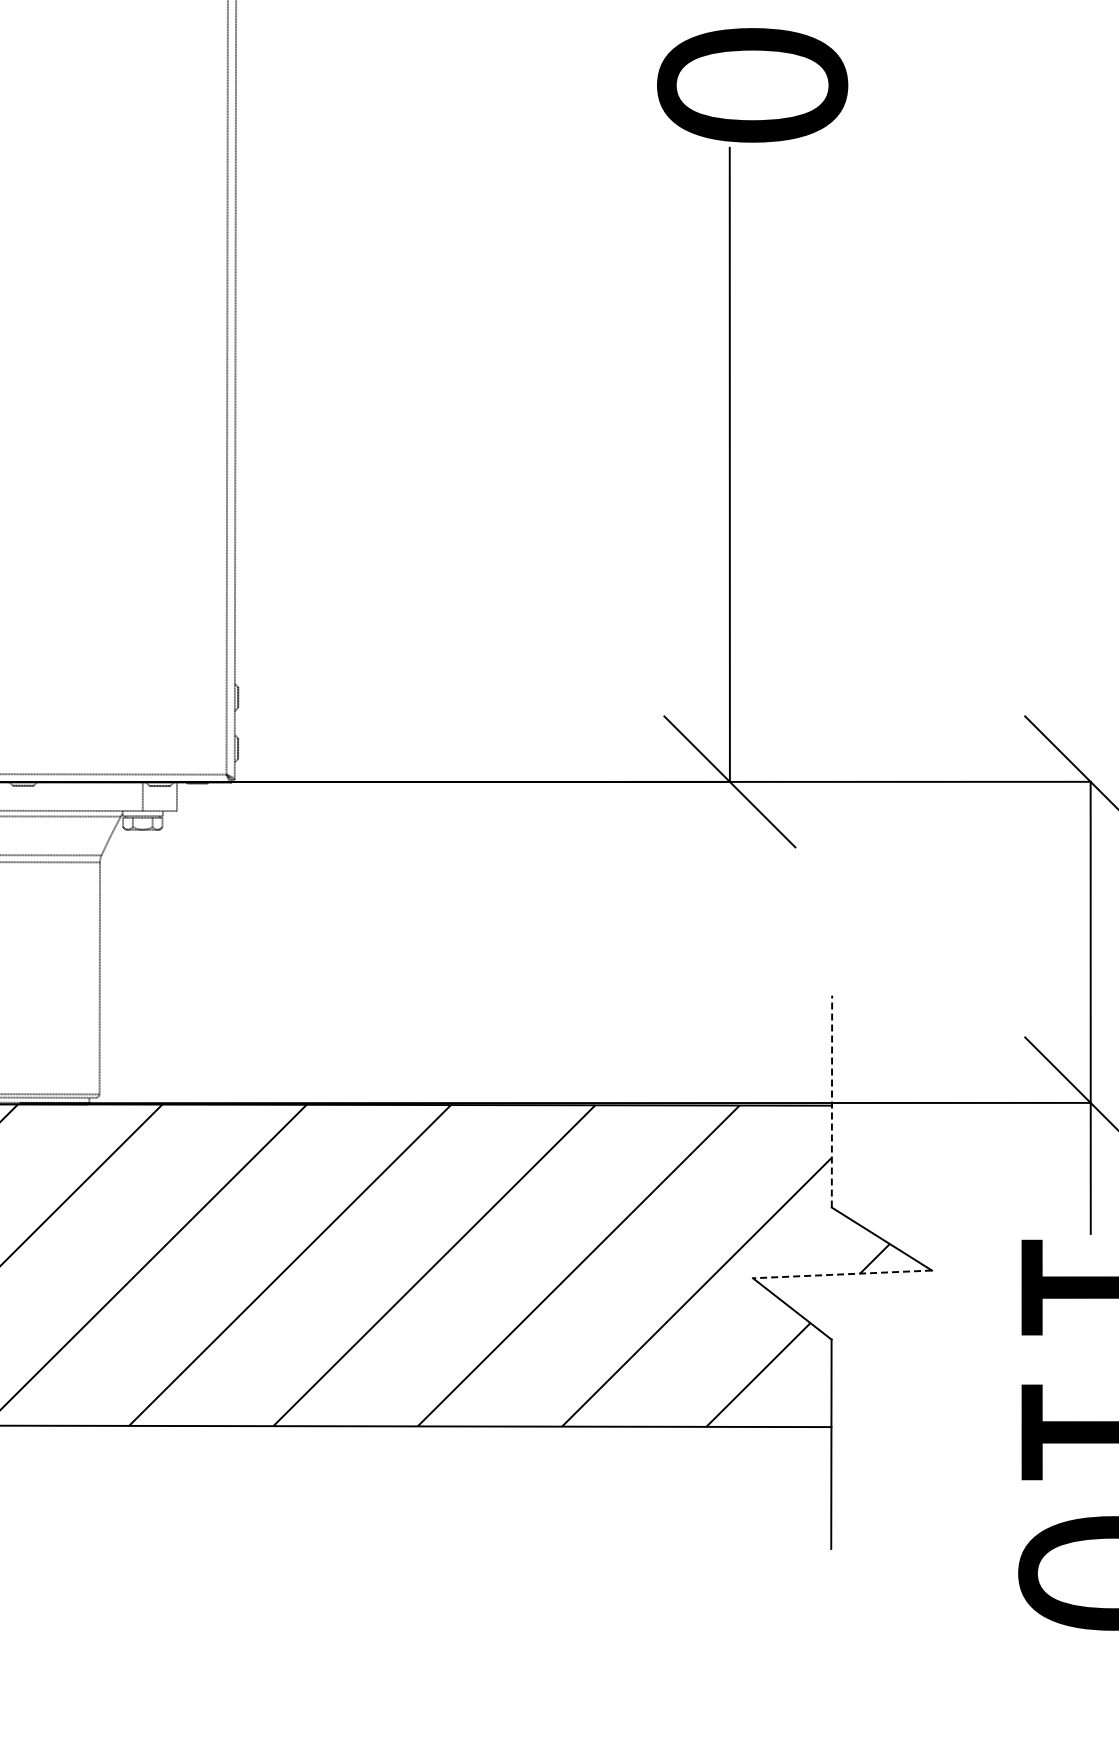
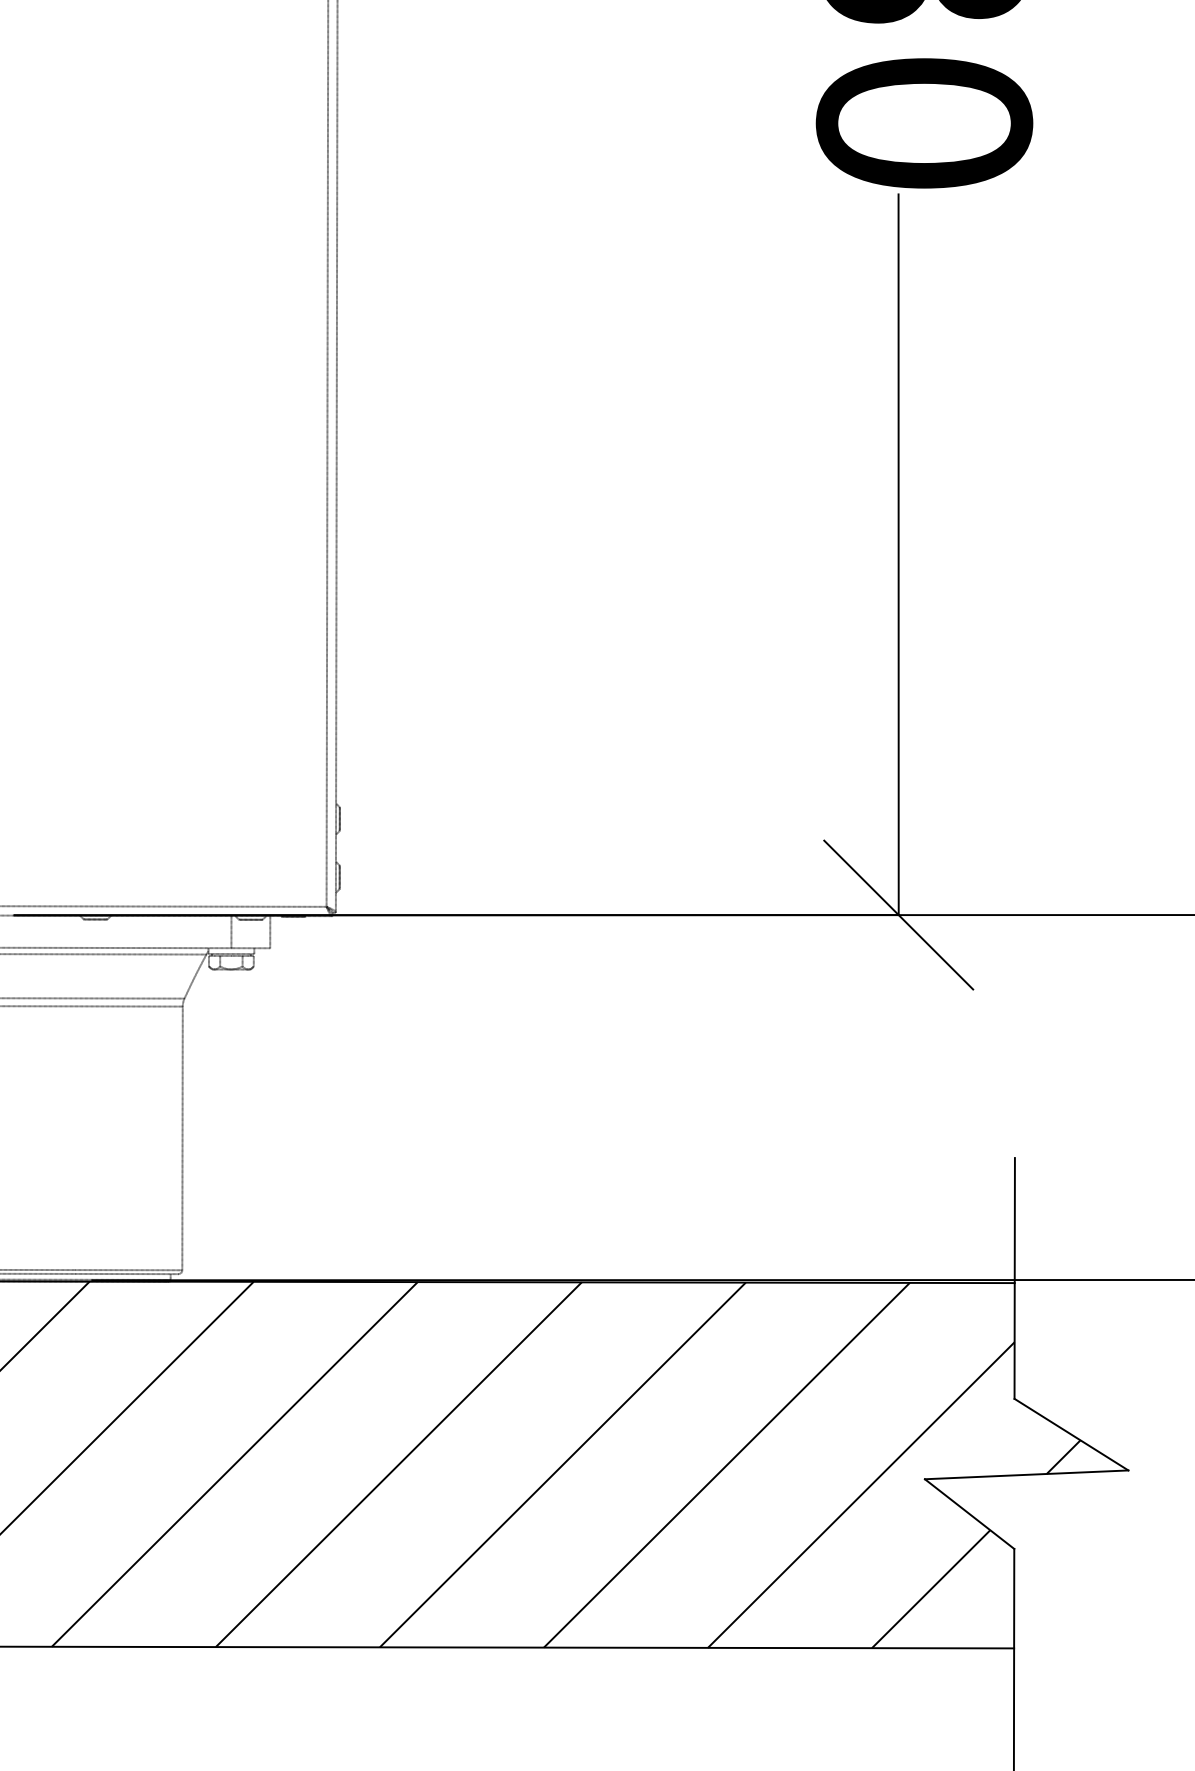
line: (831, 1101) -> (1014, 1278), dashed -> solid
line: (842, 1274) -> (1026, 1474), dashed -> solid

